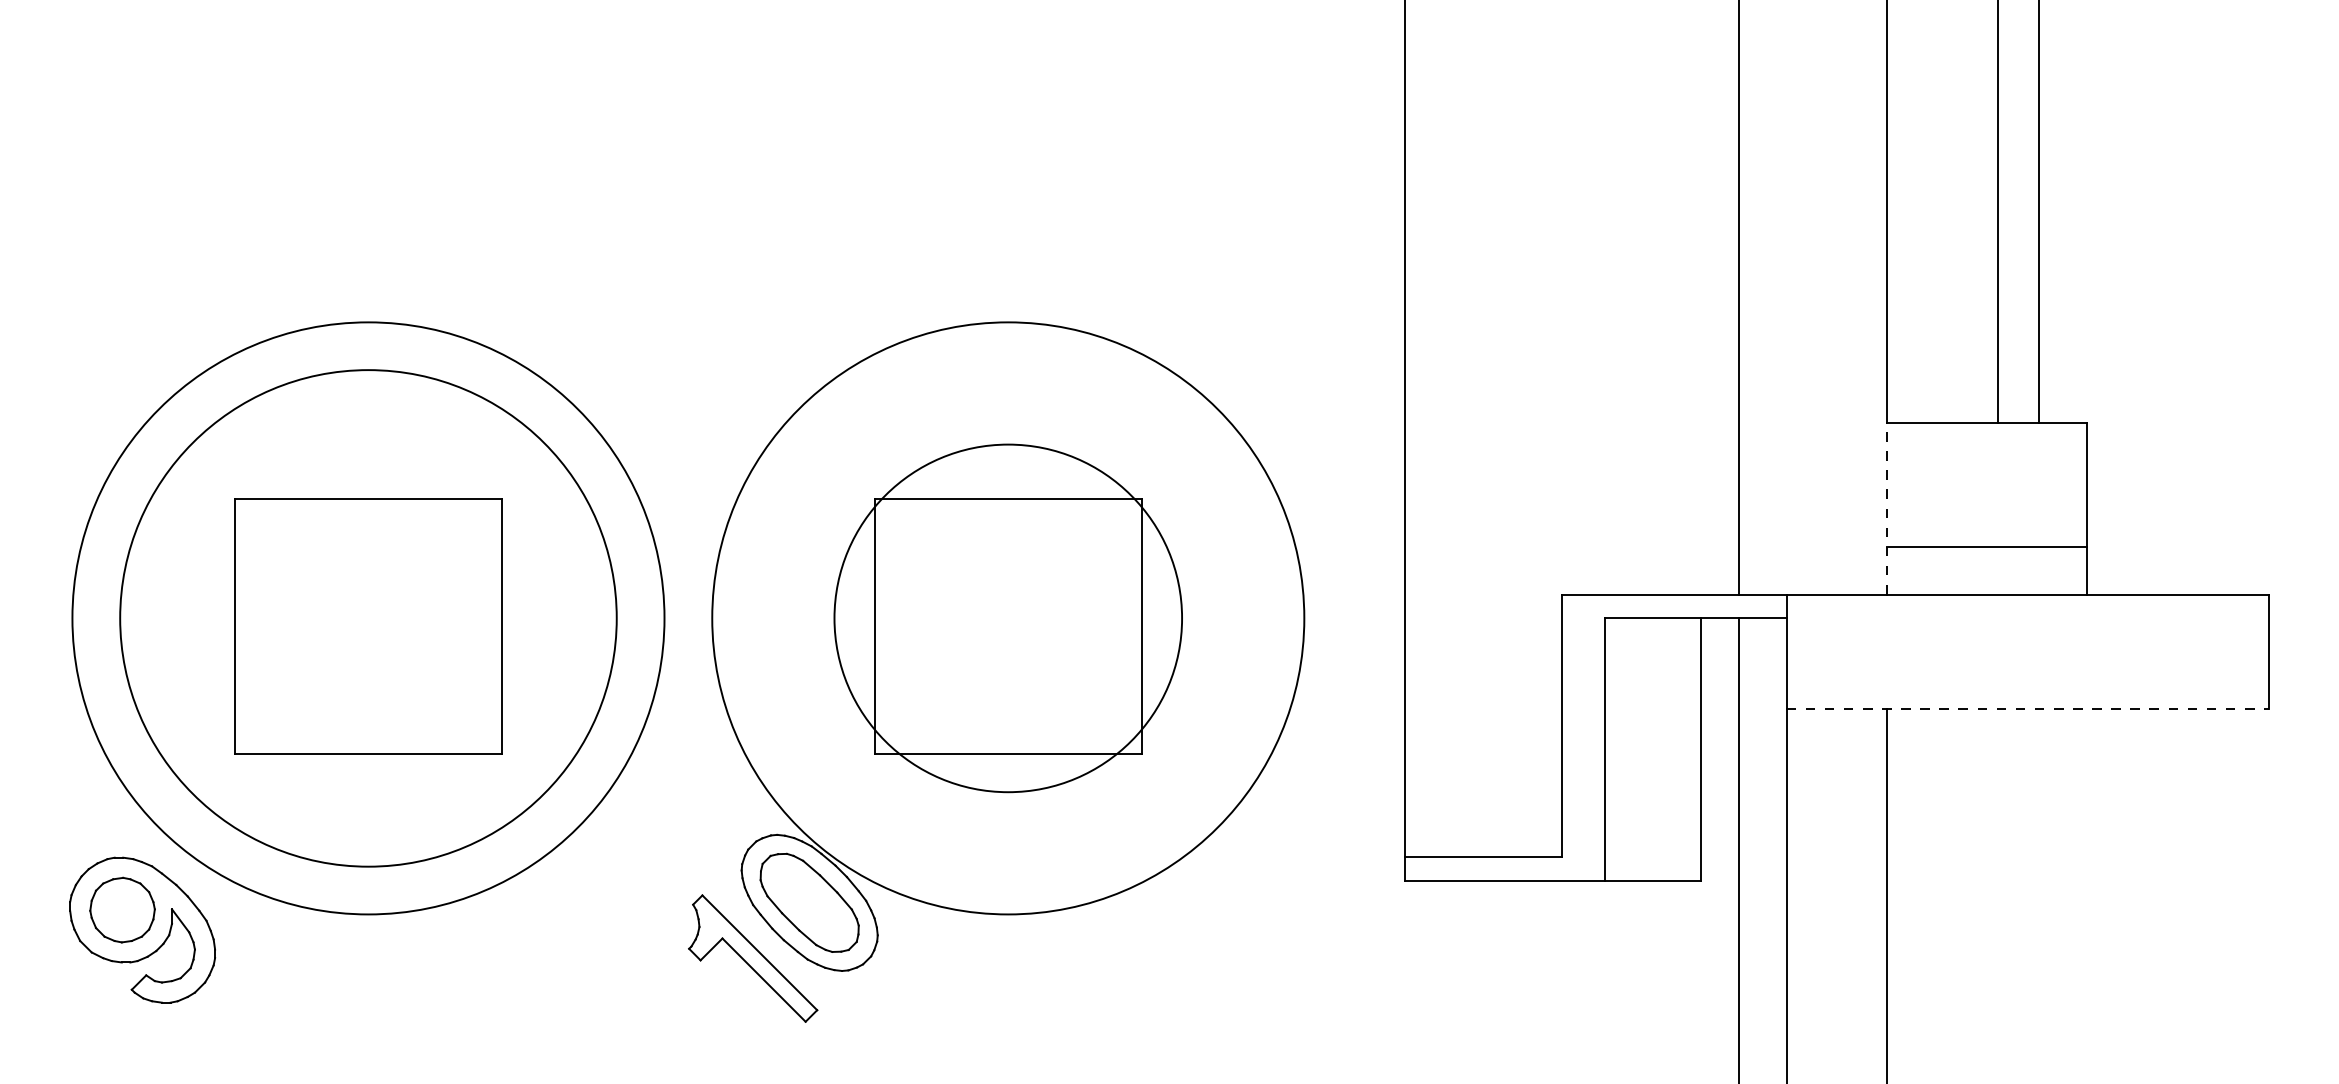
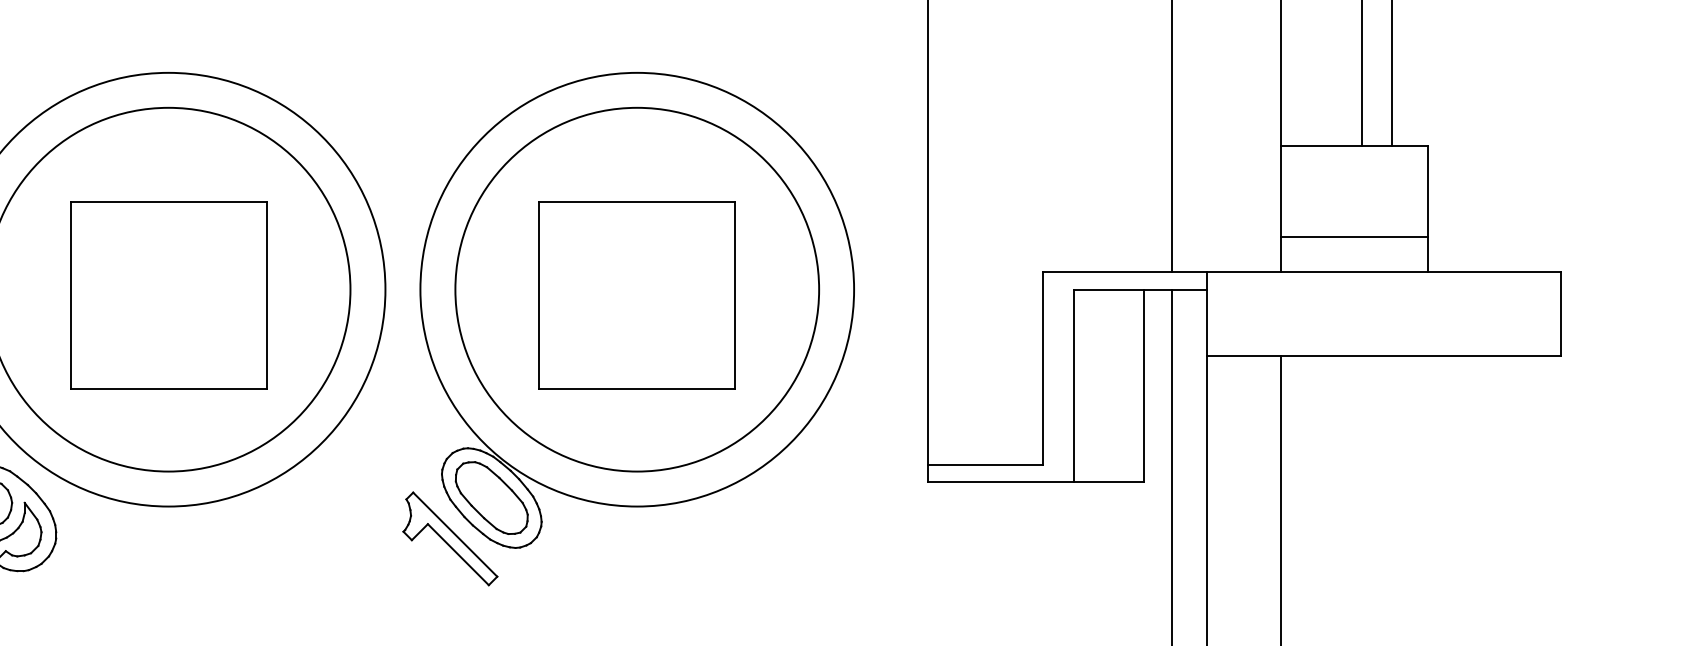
line: (1886, 508) -> (1280, 209), dashed -> solid
circle: (1008, 618) -> (637, 289), size x1.43
line: (2028, 709) -> (1384, 356), dashed -> solid

